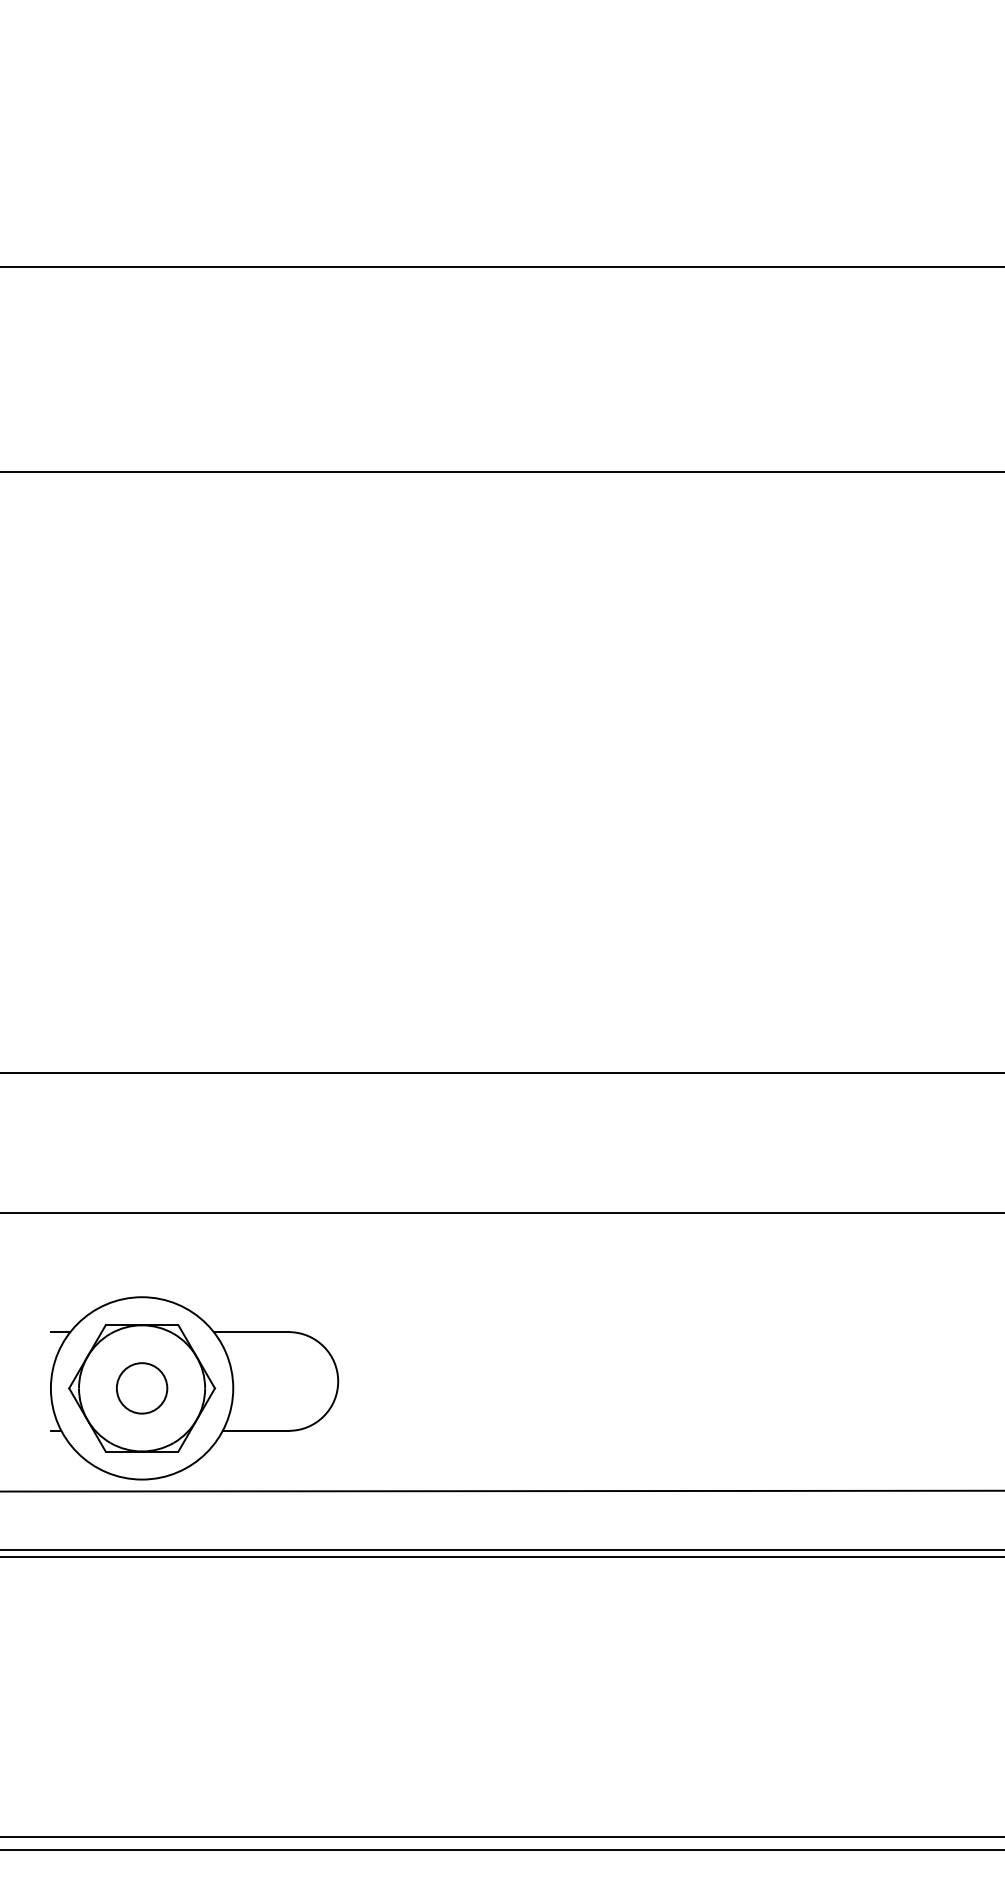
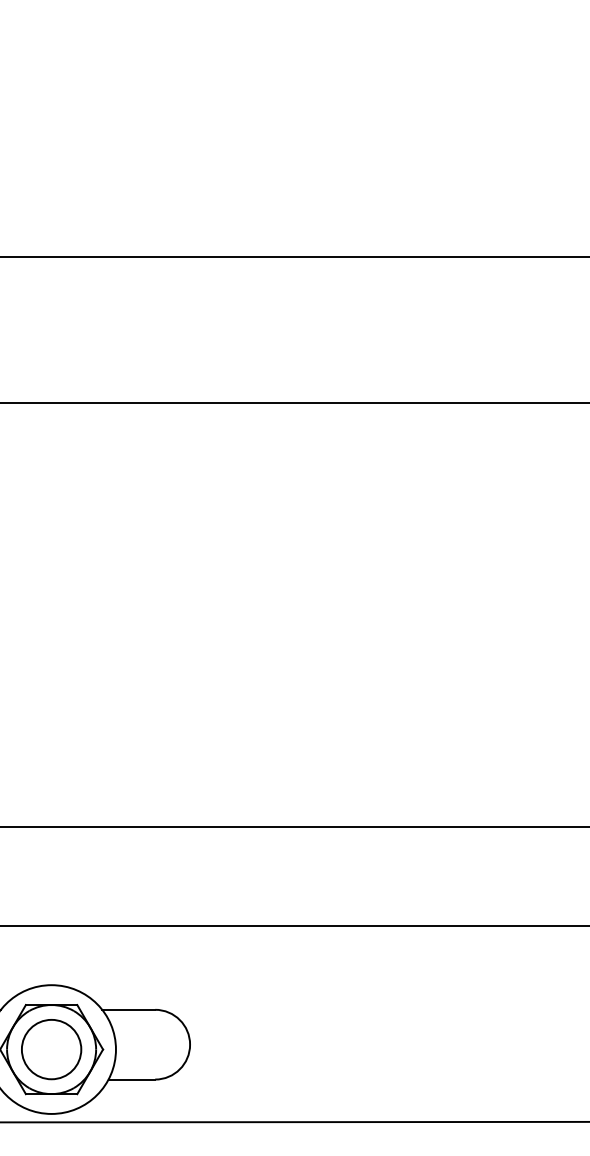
circle: (142, 1388) -> (51, 1049), size x1.67

